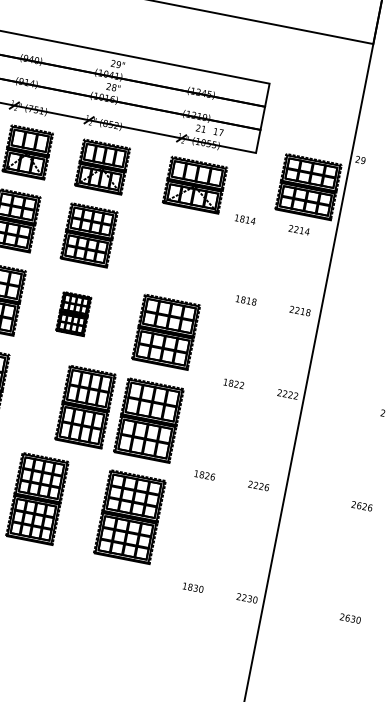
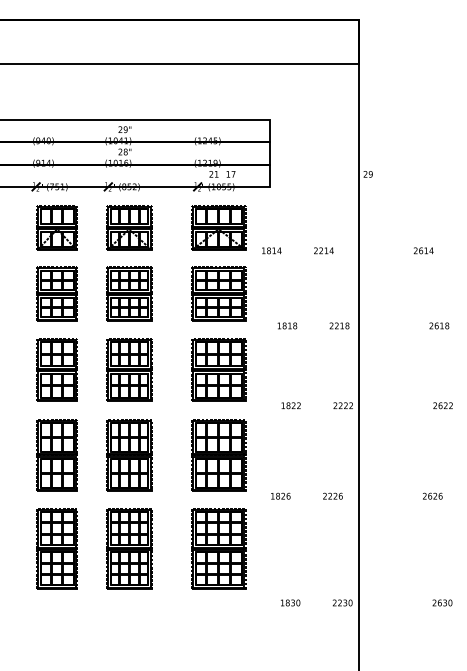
part: (308, 186) -> (218, 293), moved
part: (73, 313) -> (129, 369), size x1.67
part: (85, 407) -> (129, 455), moved

